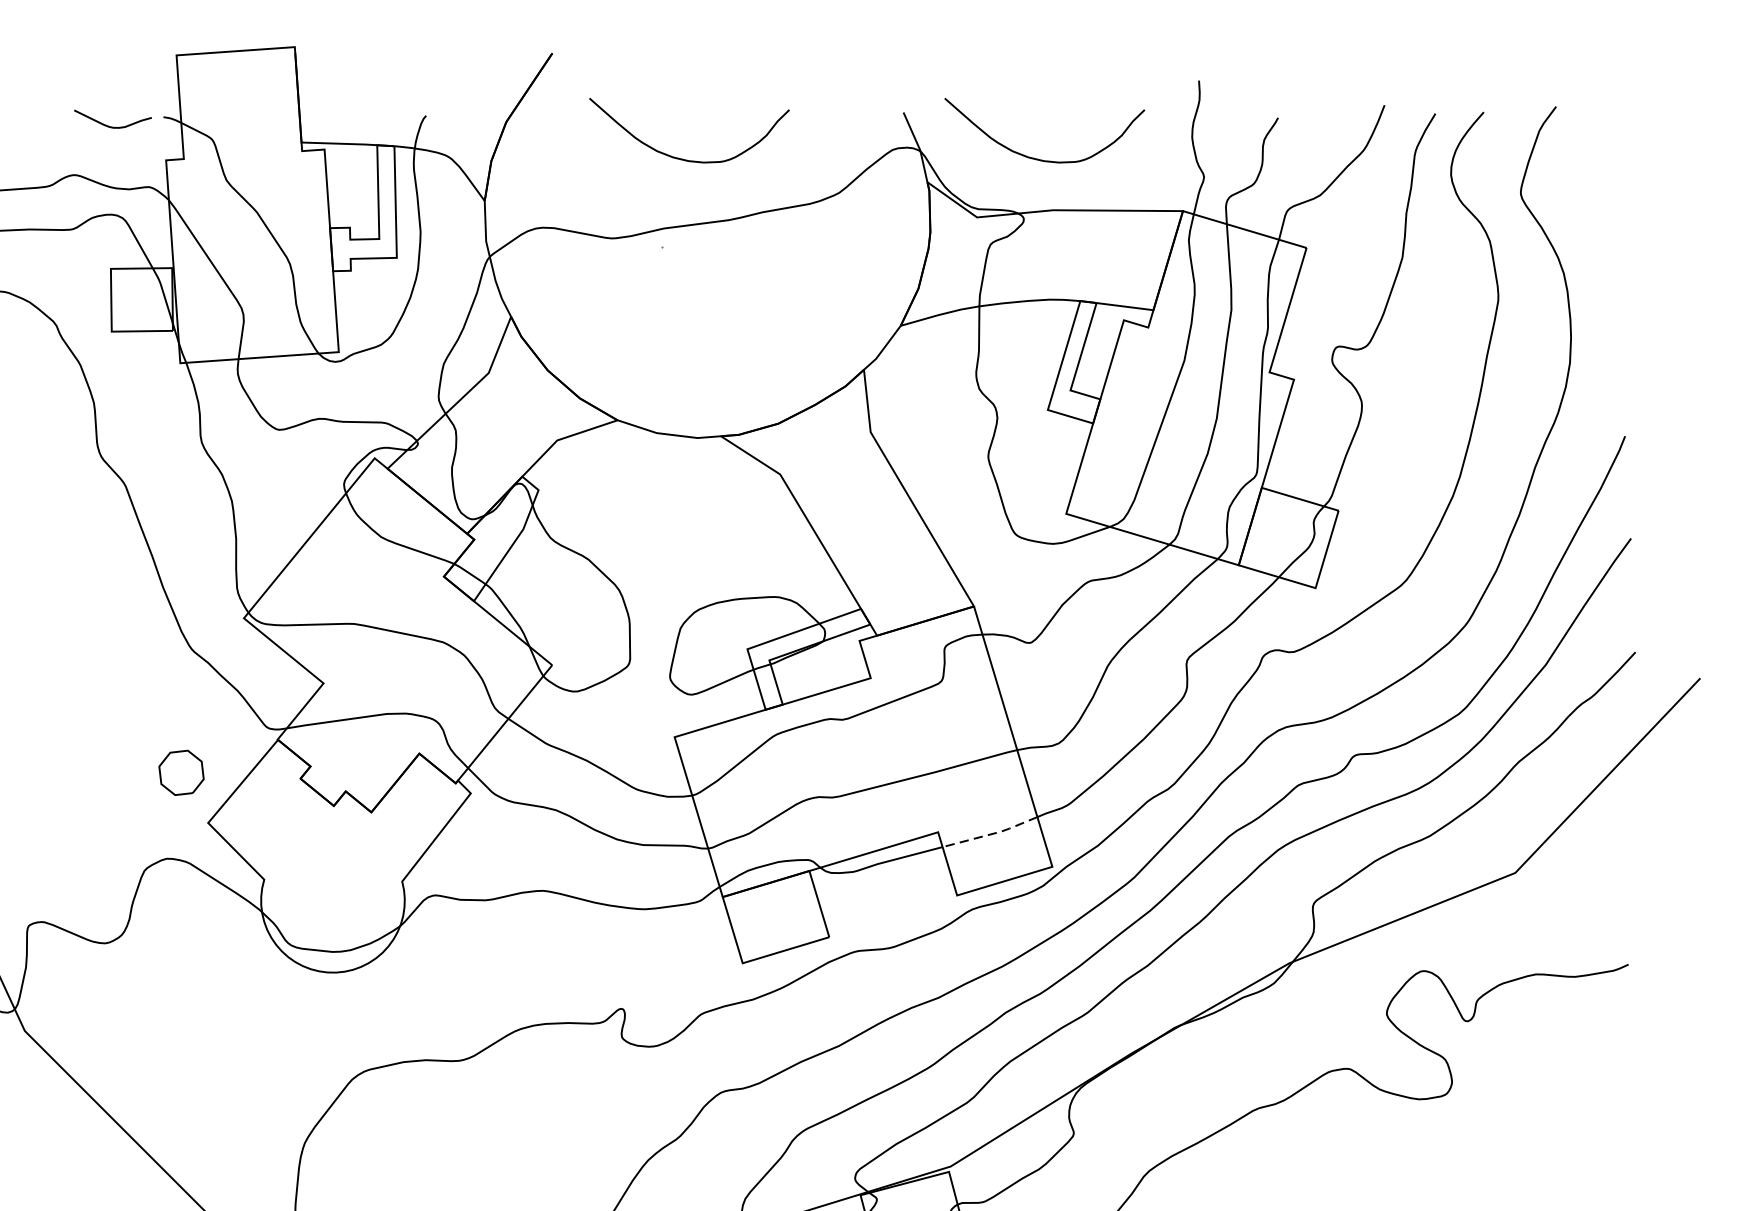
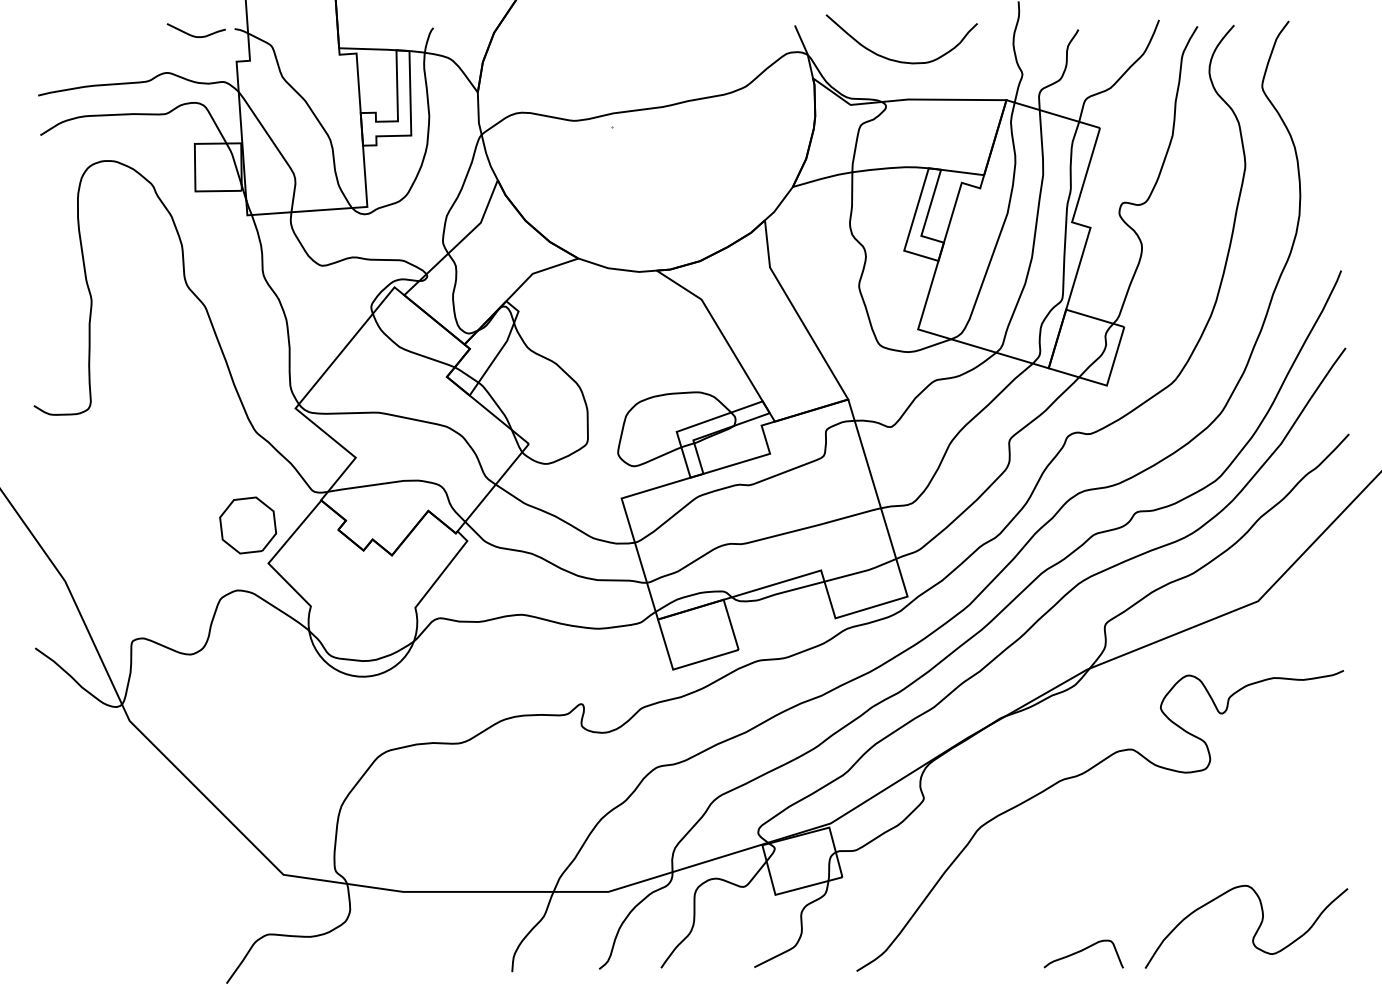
curve: (679, 157) -> (625, 59), removed
part: (181, 772) -> (248, 525), size x1.67
line: (991, 833) -> (861, 571), dashed -> solid

